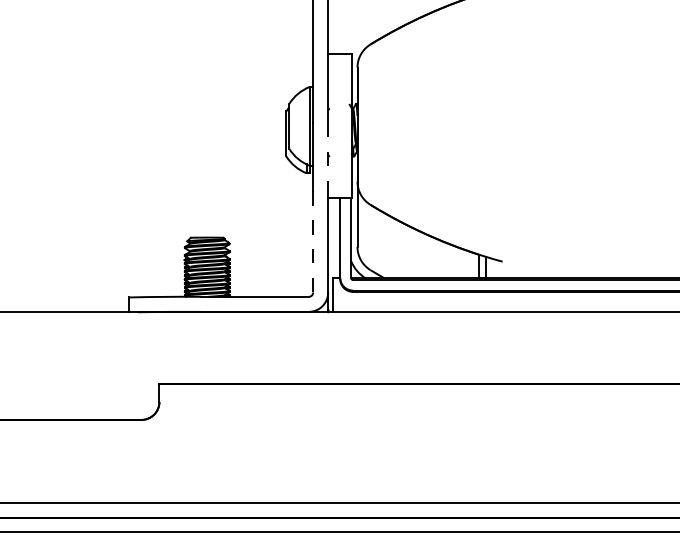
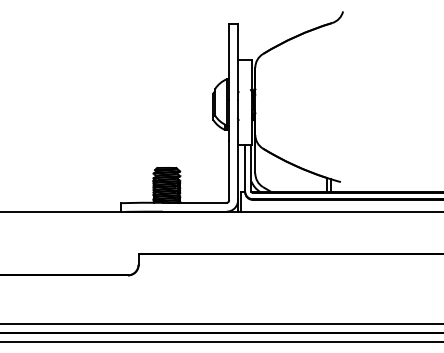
line: (328, 157) -> (238, 120), dashed -> solid
line: (313, 242) -> (229, 170), dashed -> solid

